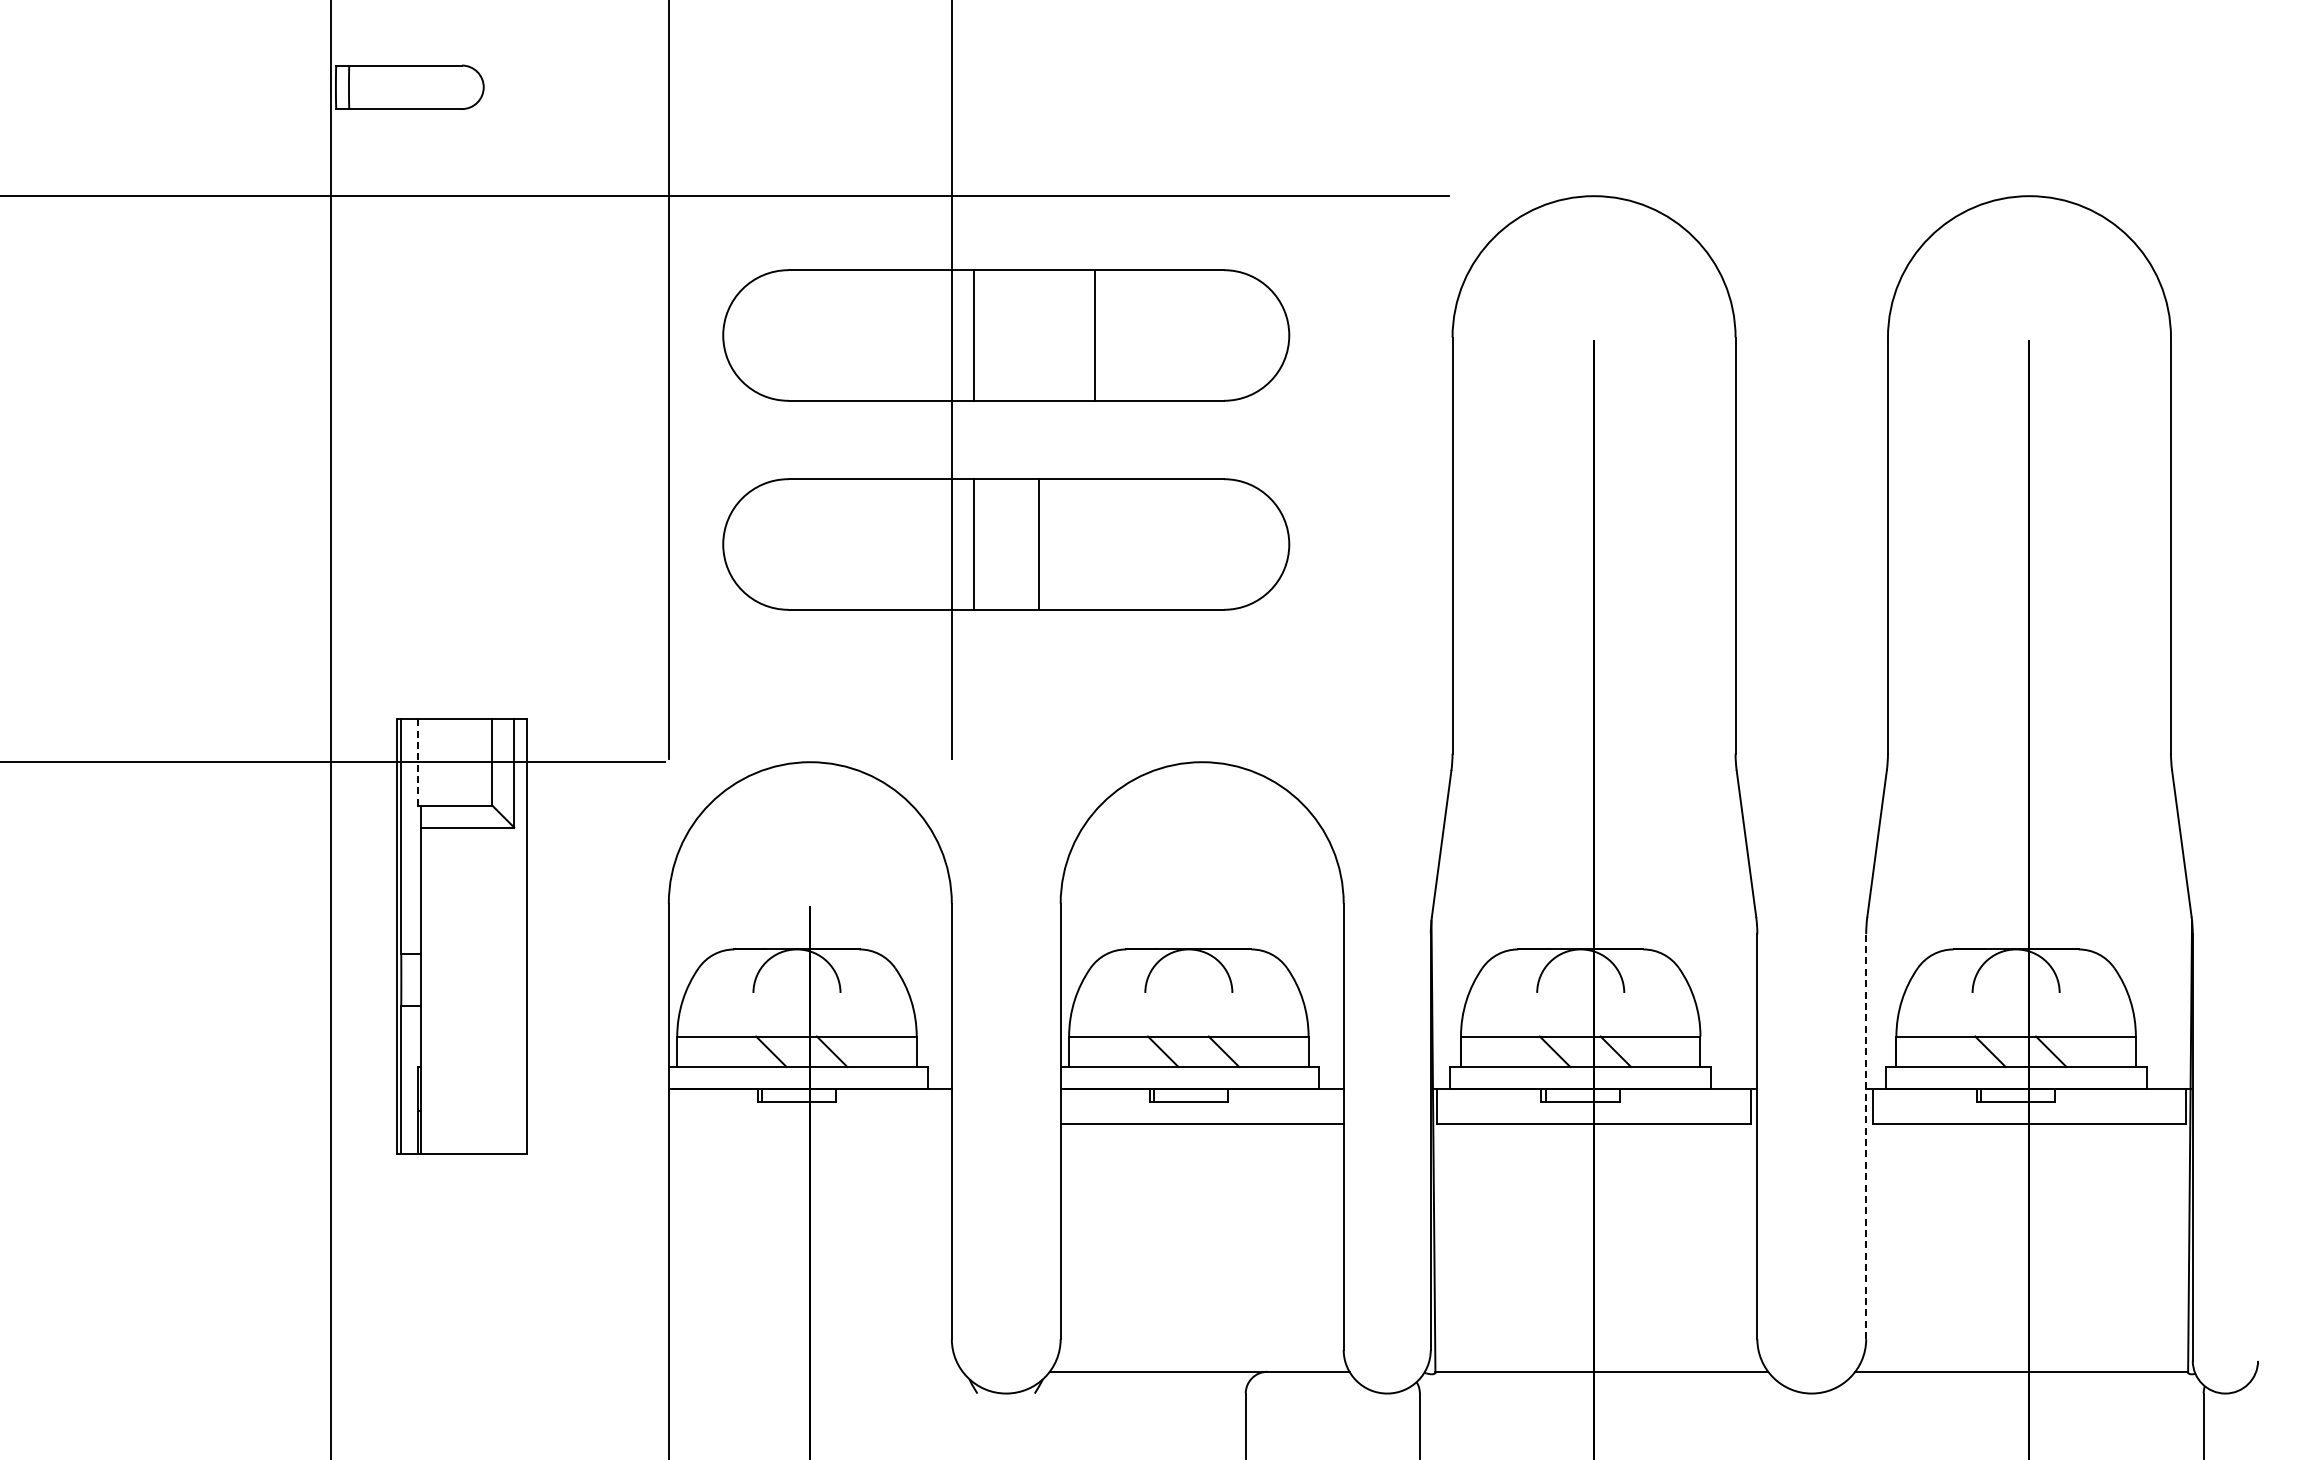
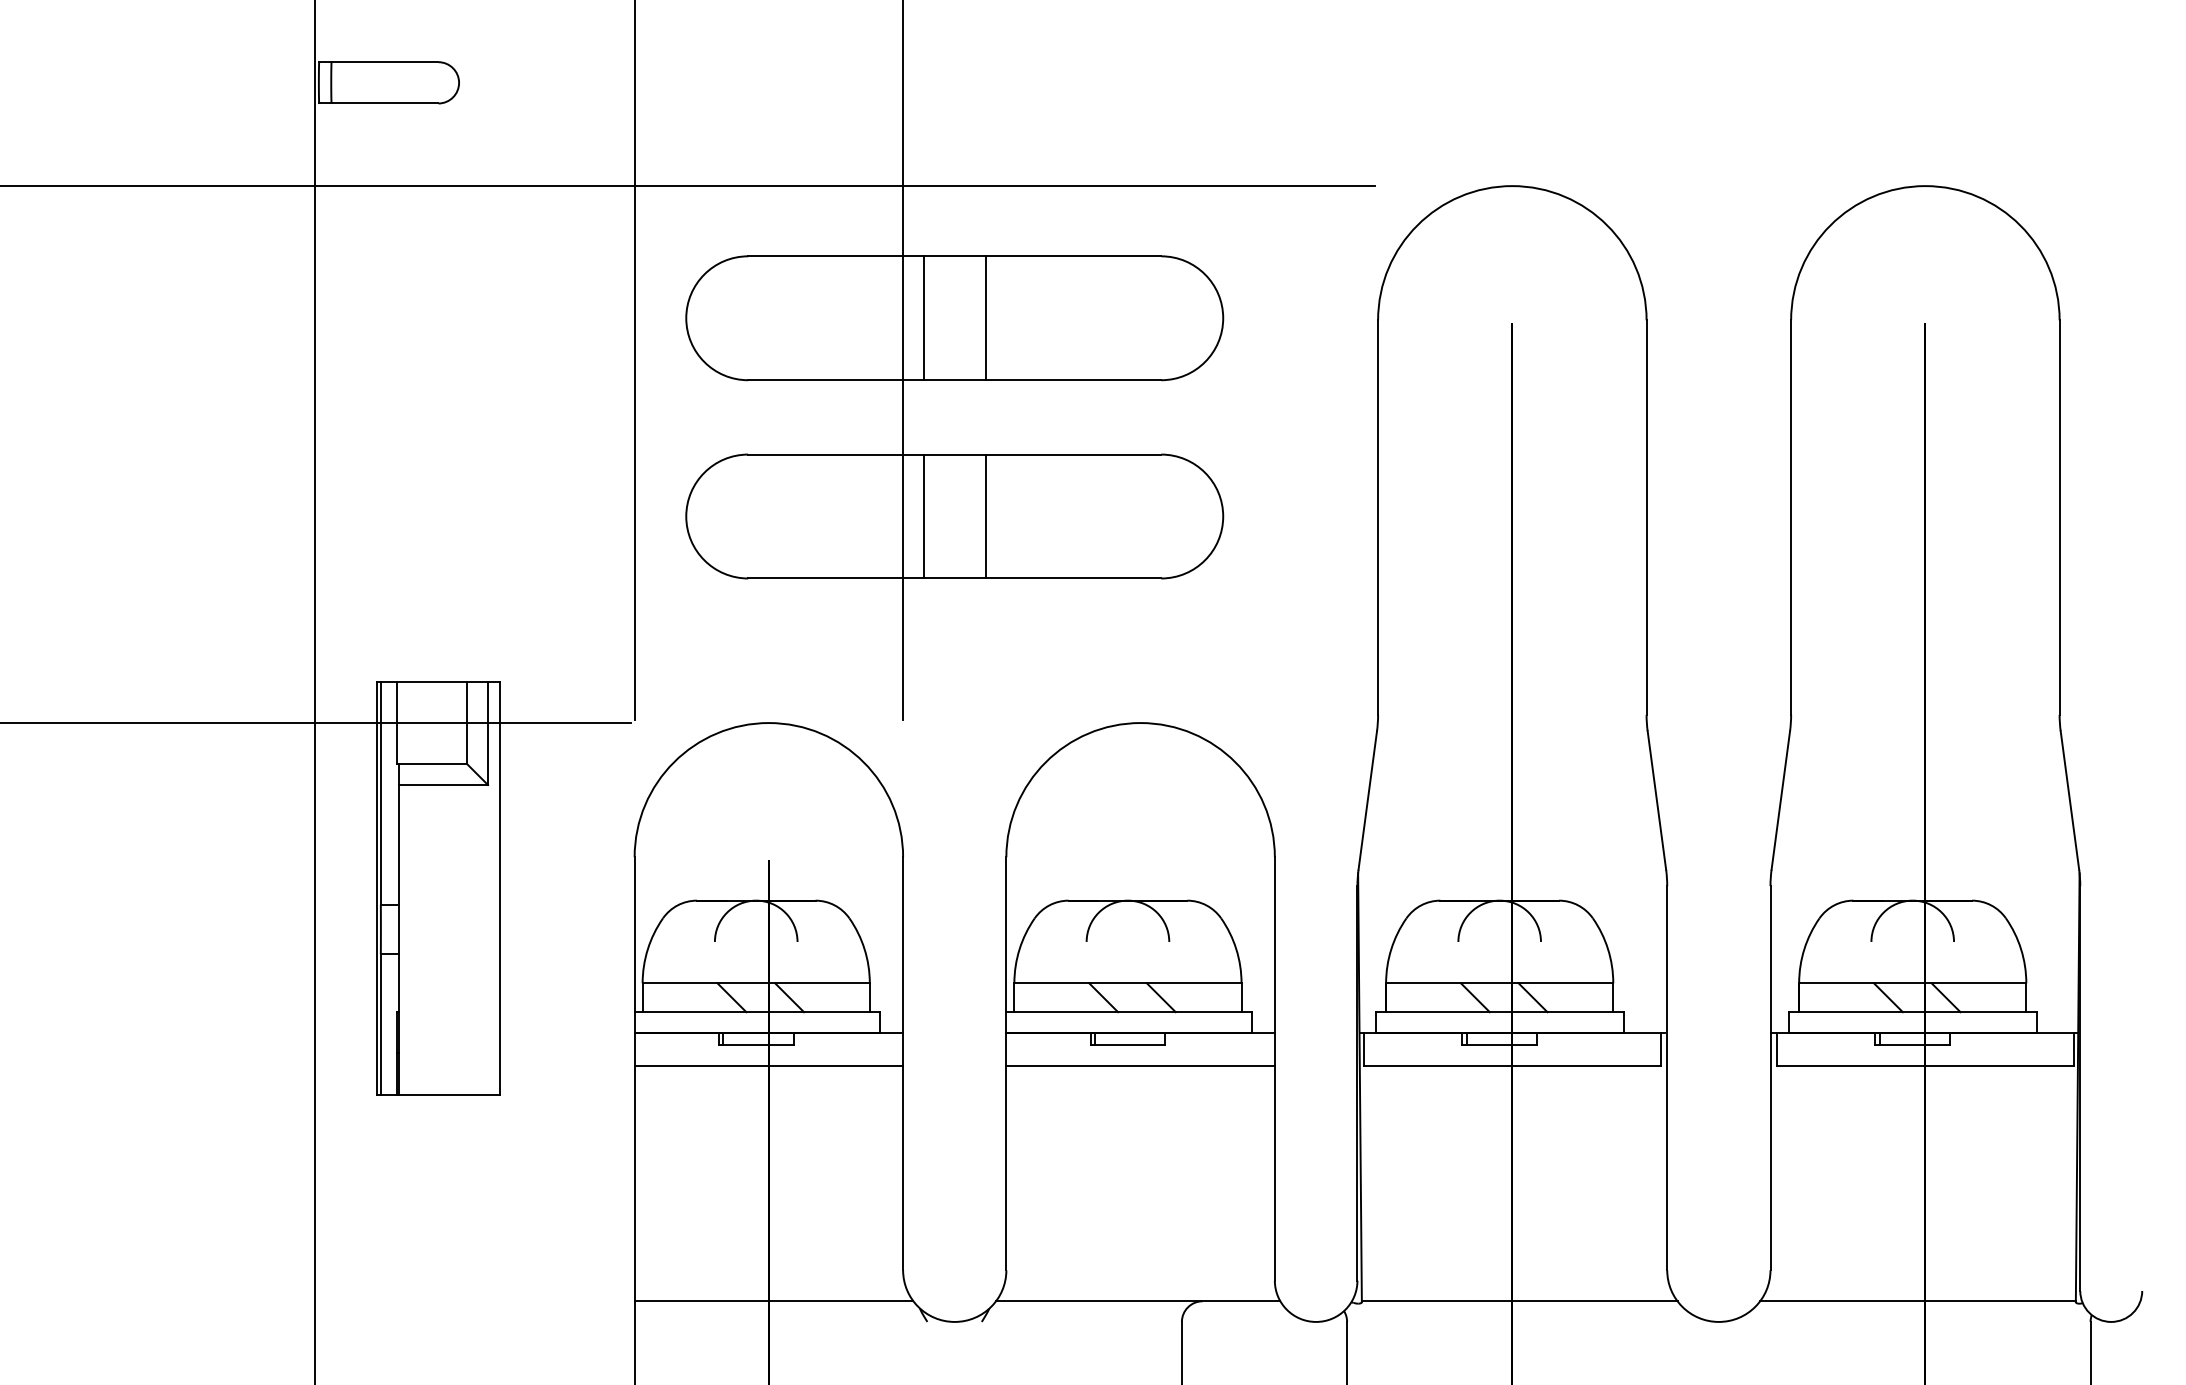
line: (1094, 335) -> (985, 318), moved
line: (417, 762) -> (396, 723), dashed -> solid
line: (809, 1123) -> (768, 1065), added
line: (1866, 1136) -> (1770, 1078), dashed -> solid
line: (815, 1371) -> (773, 1301), added

